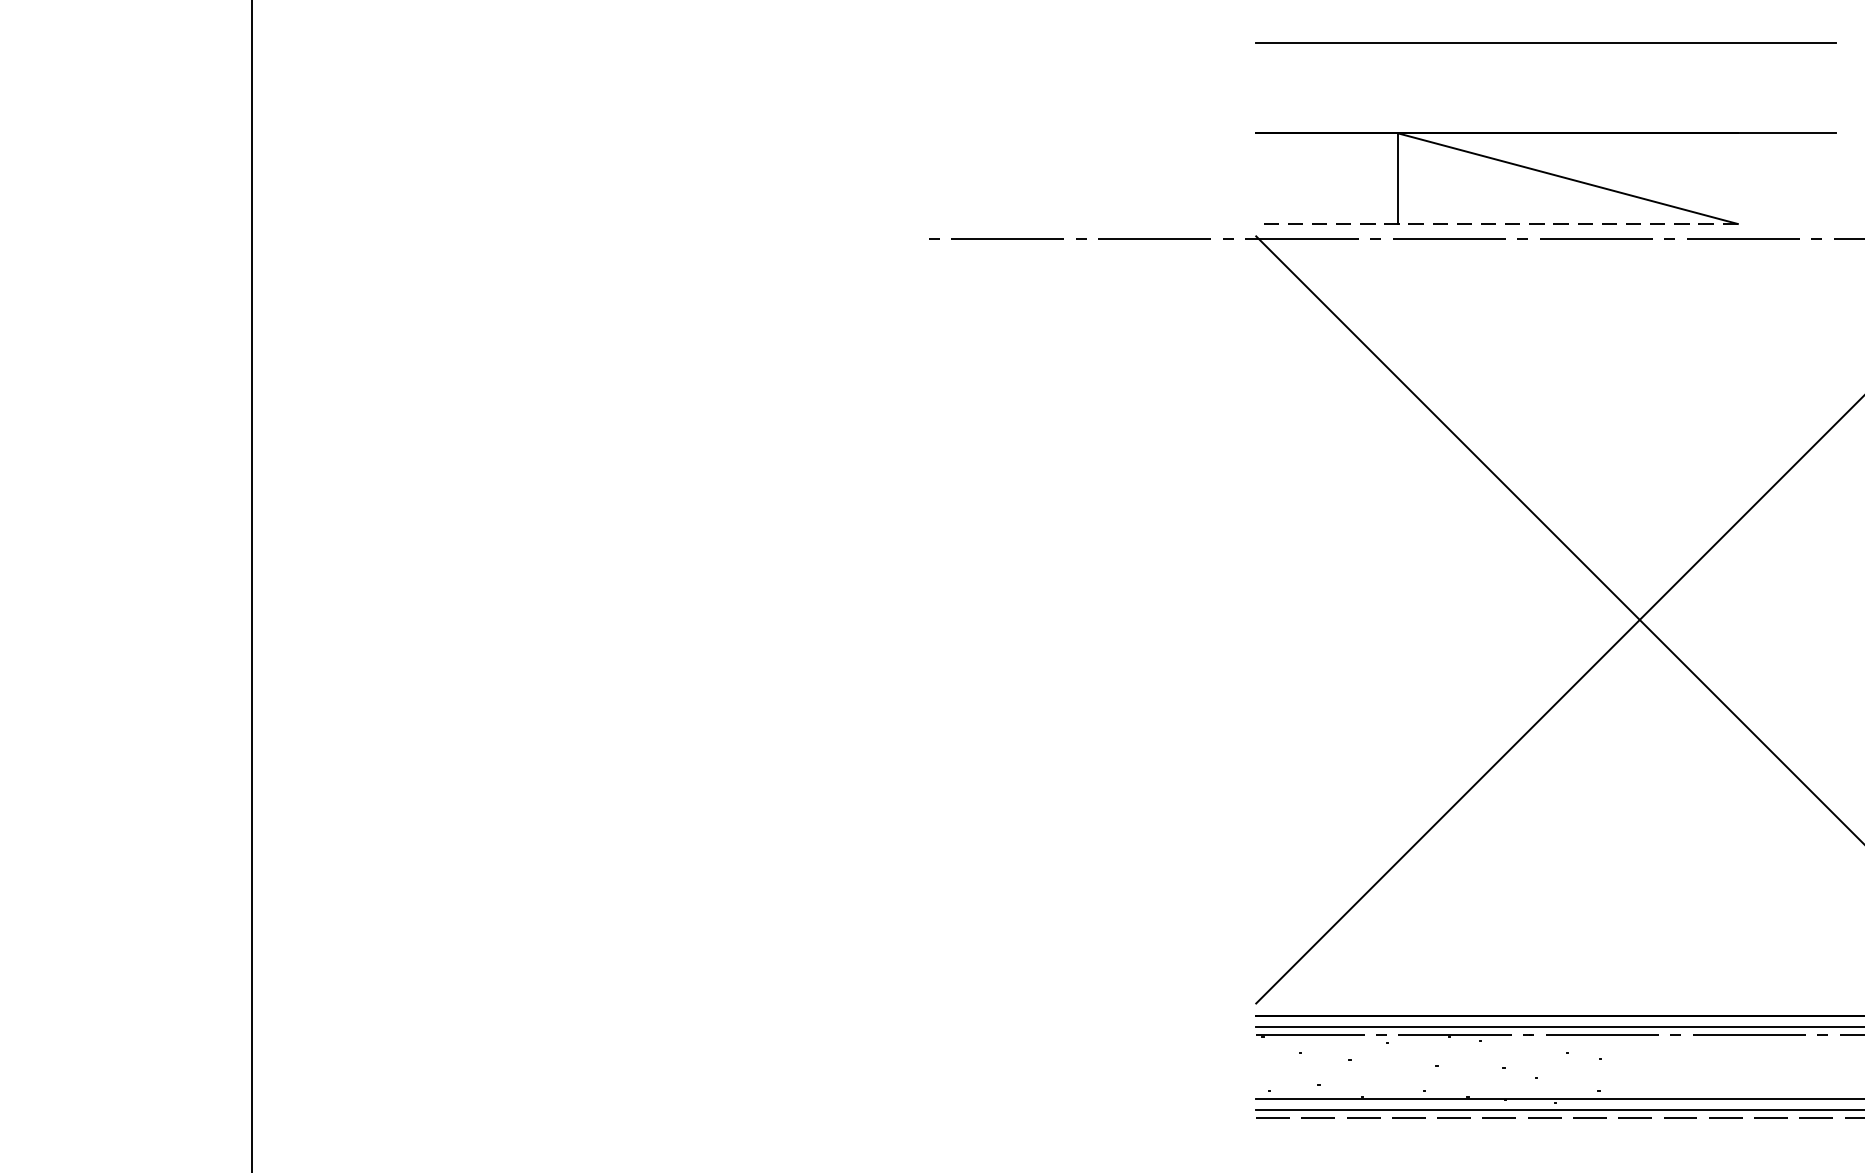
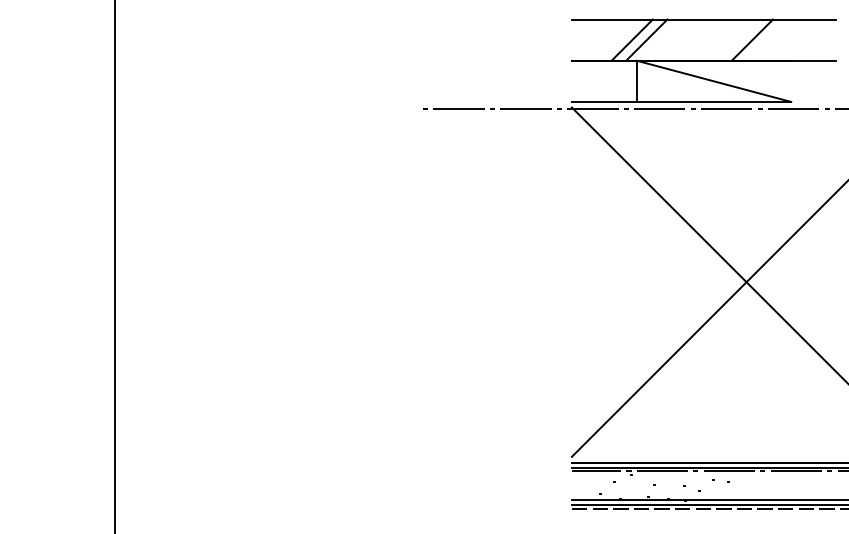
line: (1387, 86) -> (631, 39), added
line: (1420, 86) -> (646, 39), added
line: (1652, 86) -> (752, 39), added
line: (1496, 223) -> (681, 101), dashed -> solid

